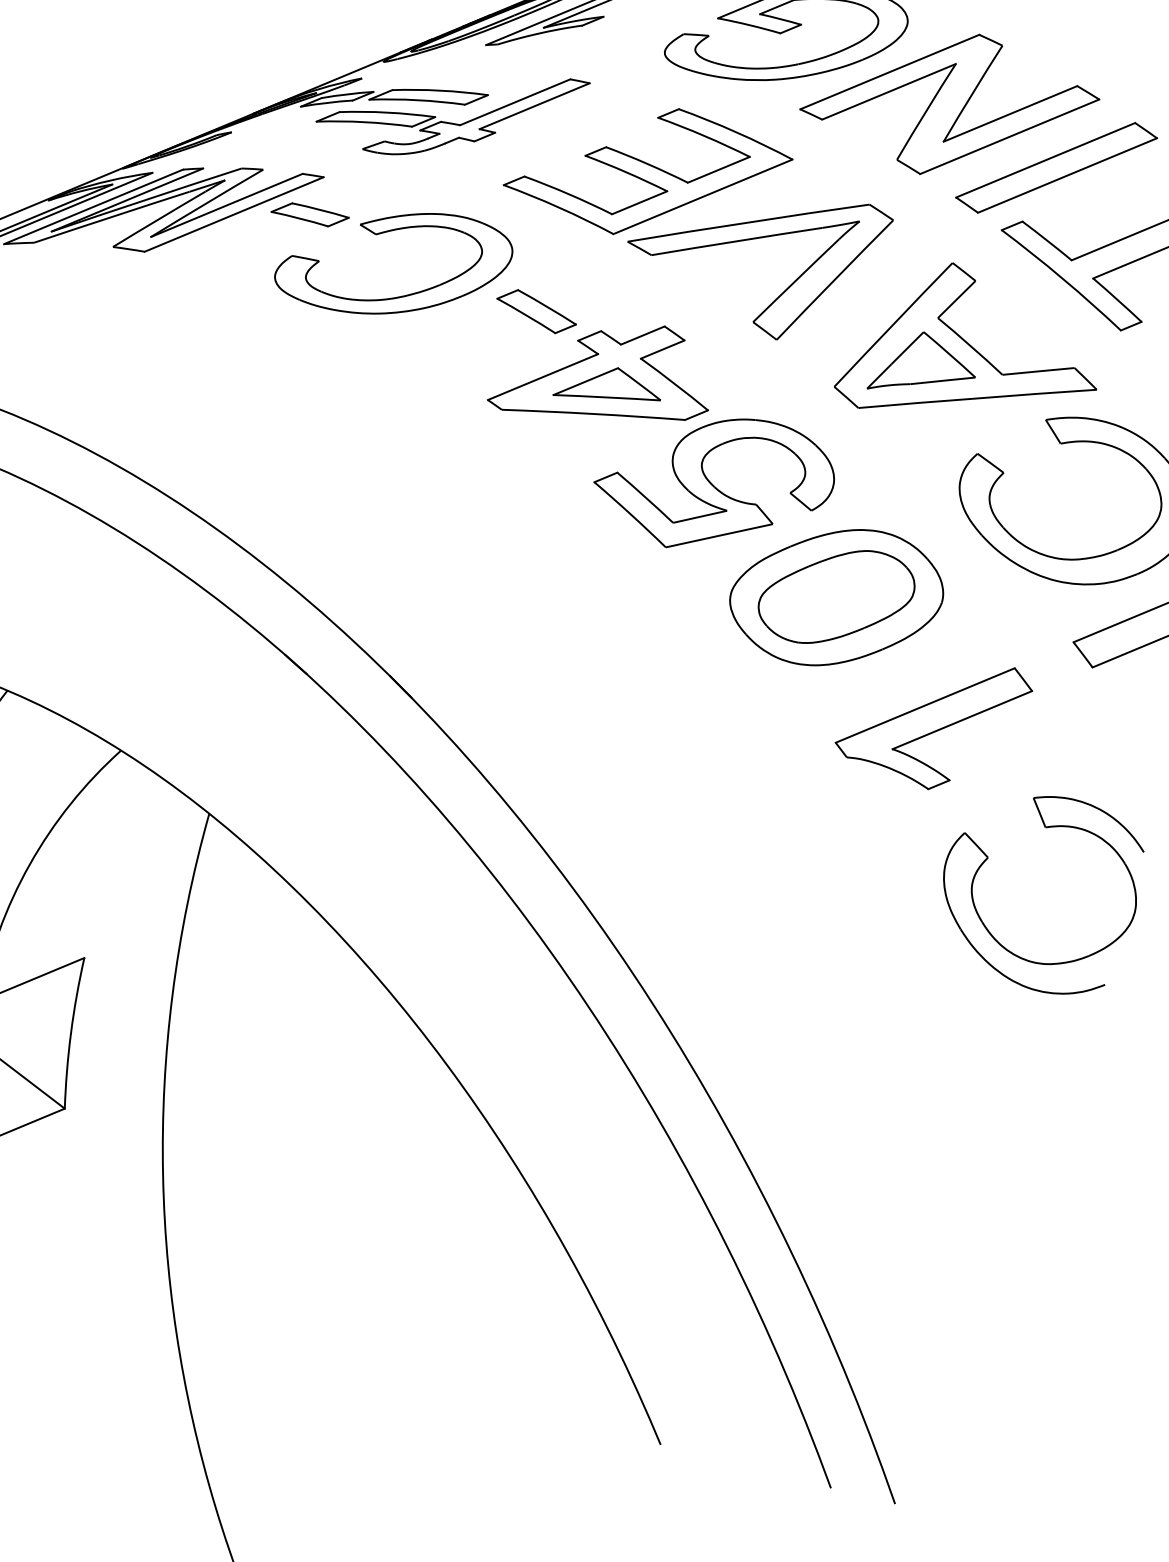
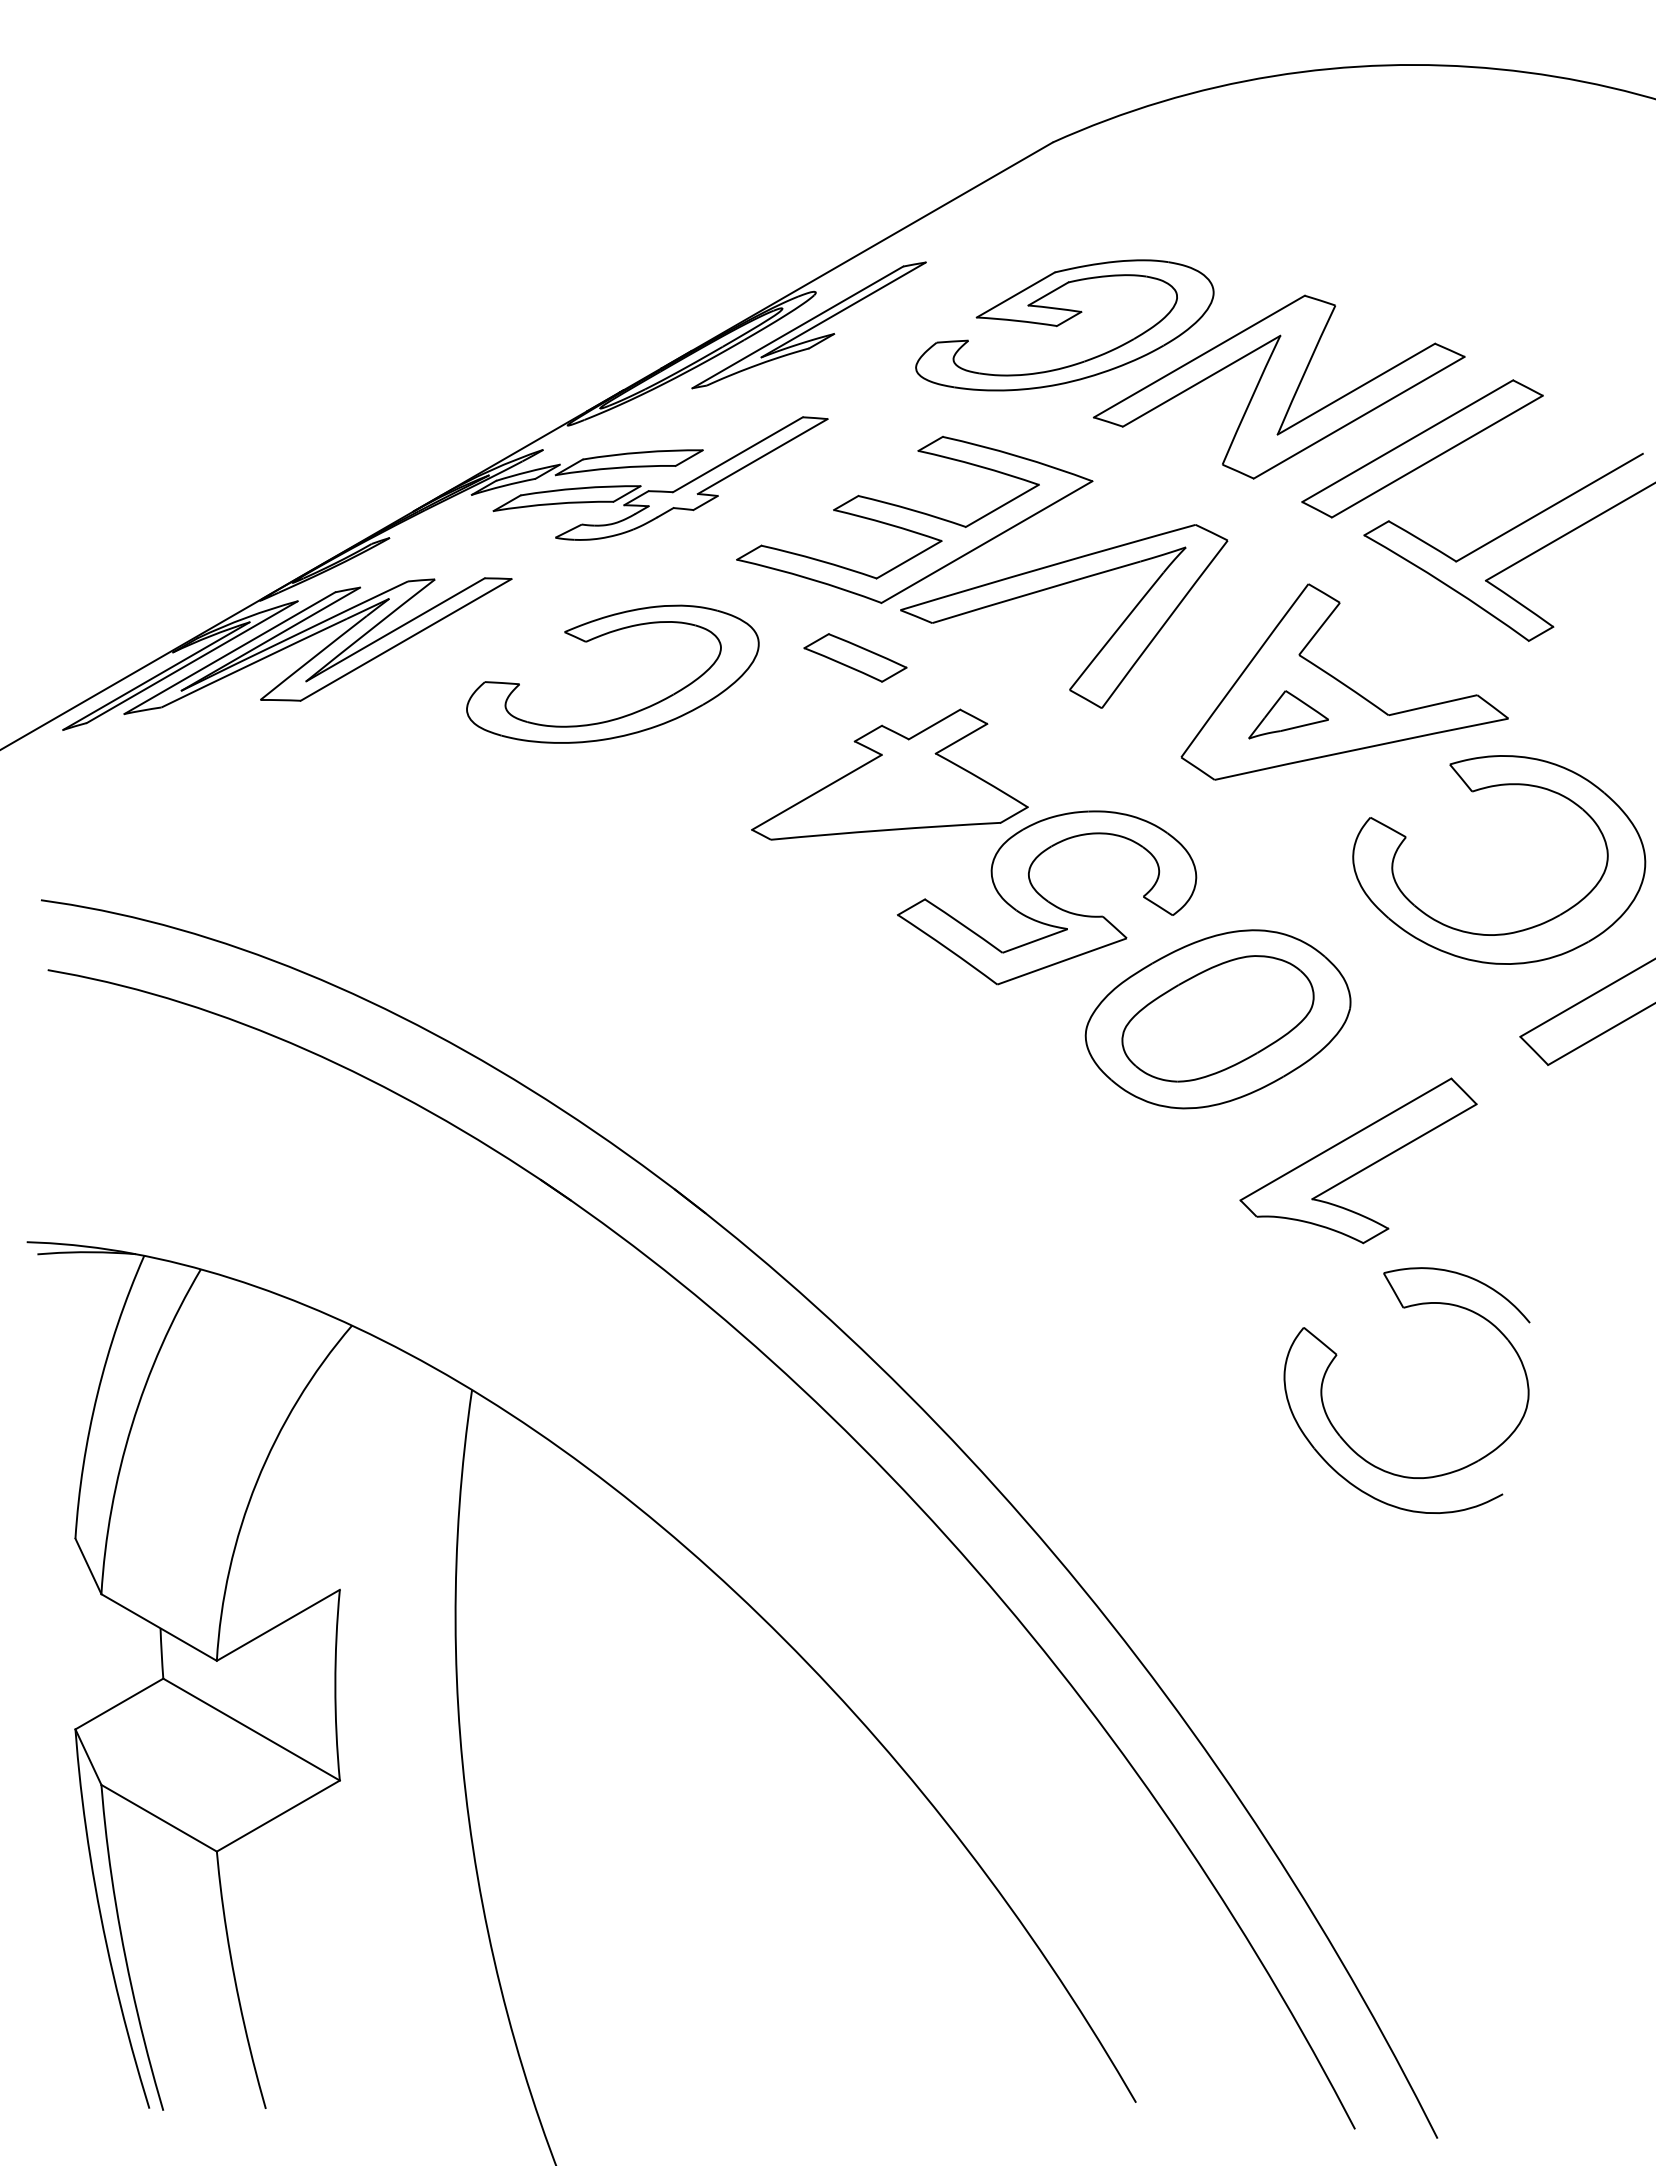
part: (309, 214) -> (500, 627), removed
part: (536, 311) -> (855, 657), moved
part: (923, 363) -> (1288, 714), size x0.6
part: (608, 384) -> (899, 791), removed
part: (988, 858) -> (1337, 1355), moved

